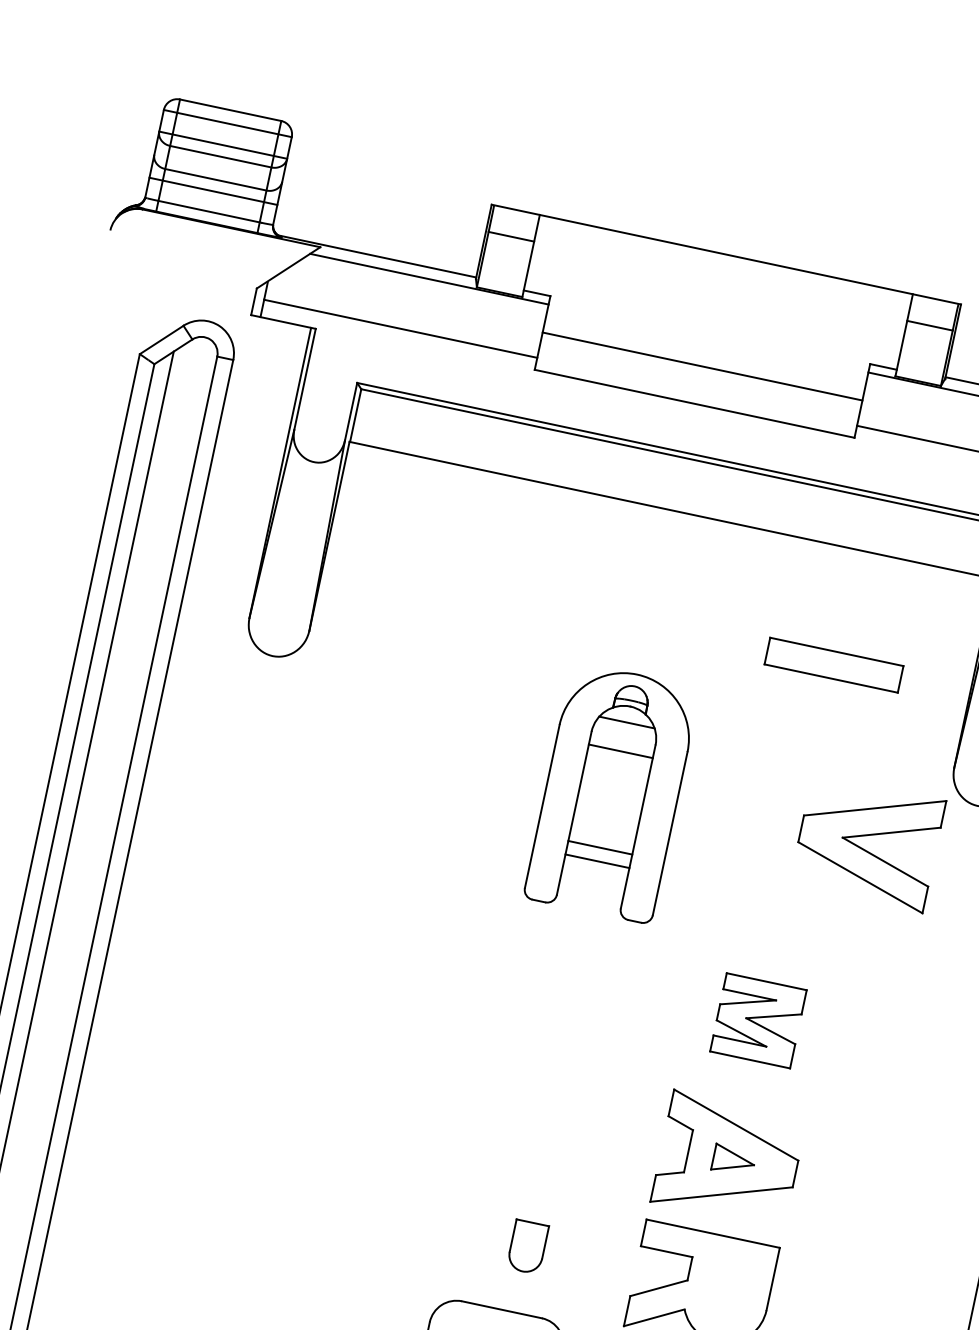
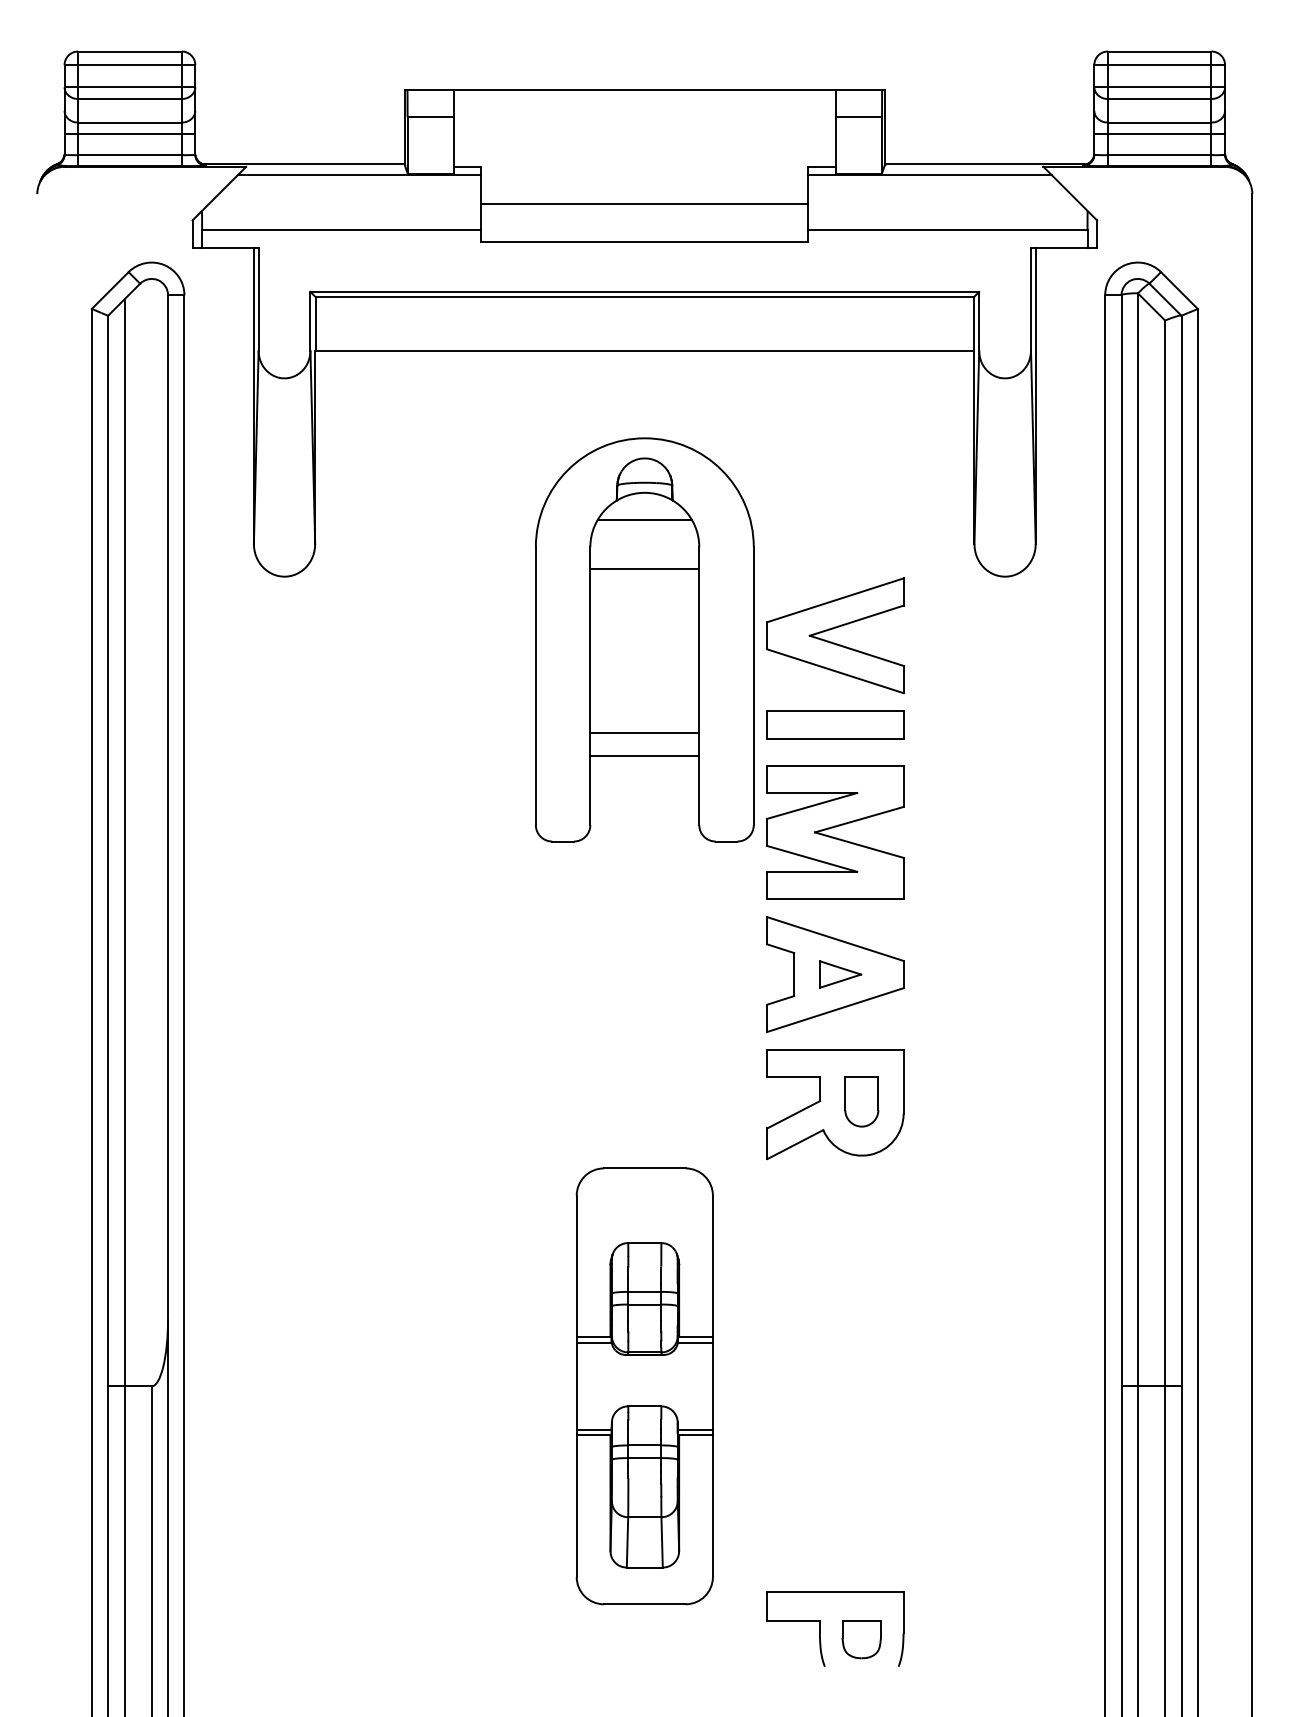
part: (834, 664) -> (835, 724), moved
part: (611, 792) -> (644, 639), size x1.67
part: (867, 836) -> (833, 629), moved
part: (758, 1020) -> (835, 832), size x1.67
part: (527, 1246) -> (861, 1101), moved

